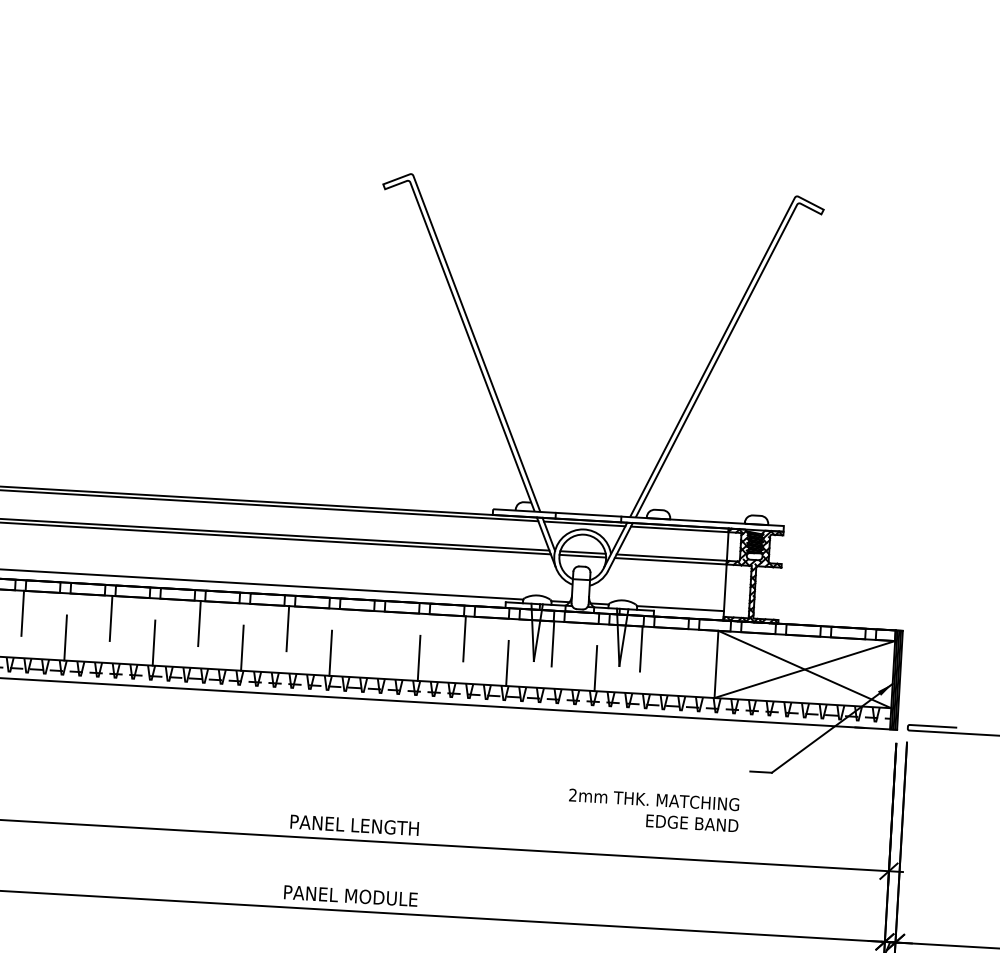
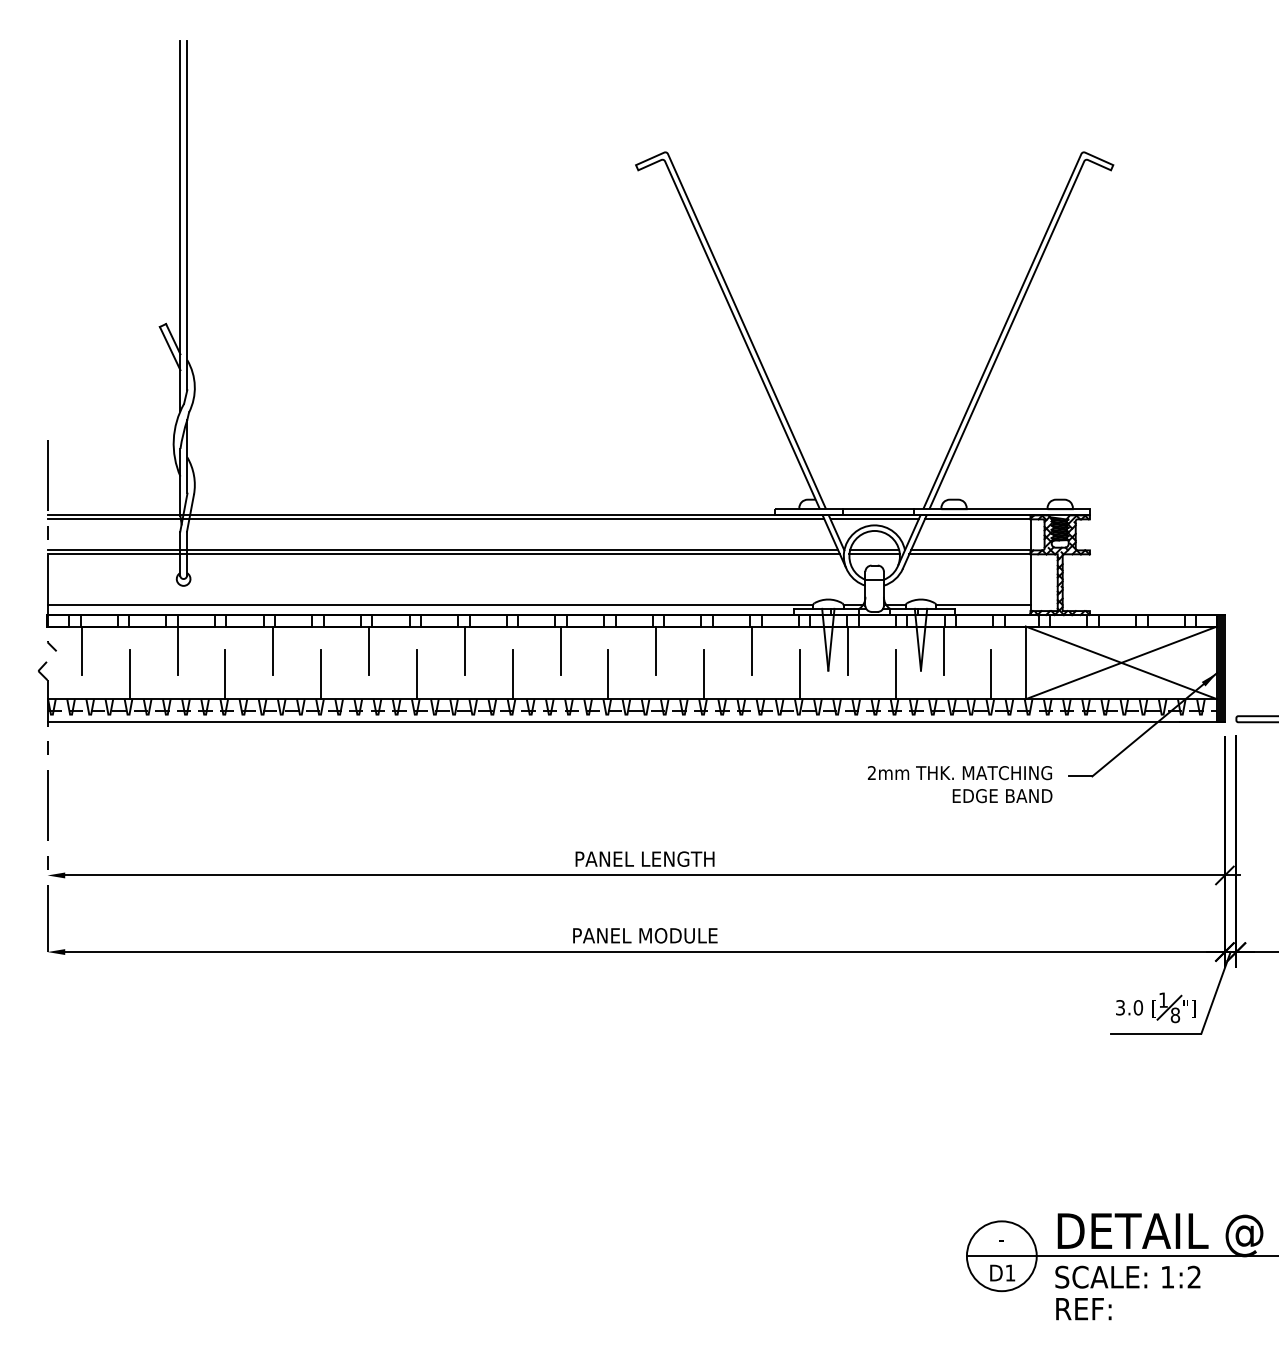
line: (376, 633) -> (656, 650), added
line: (684, 673) -> (991, 674), added
text: (653, 810) -> (959, 784), moved

